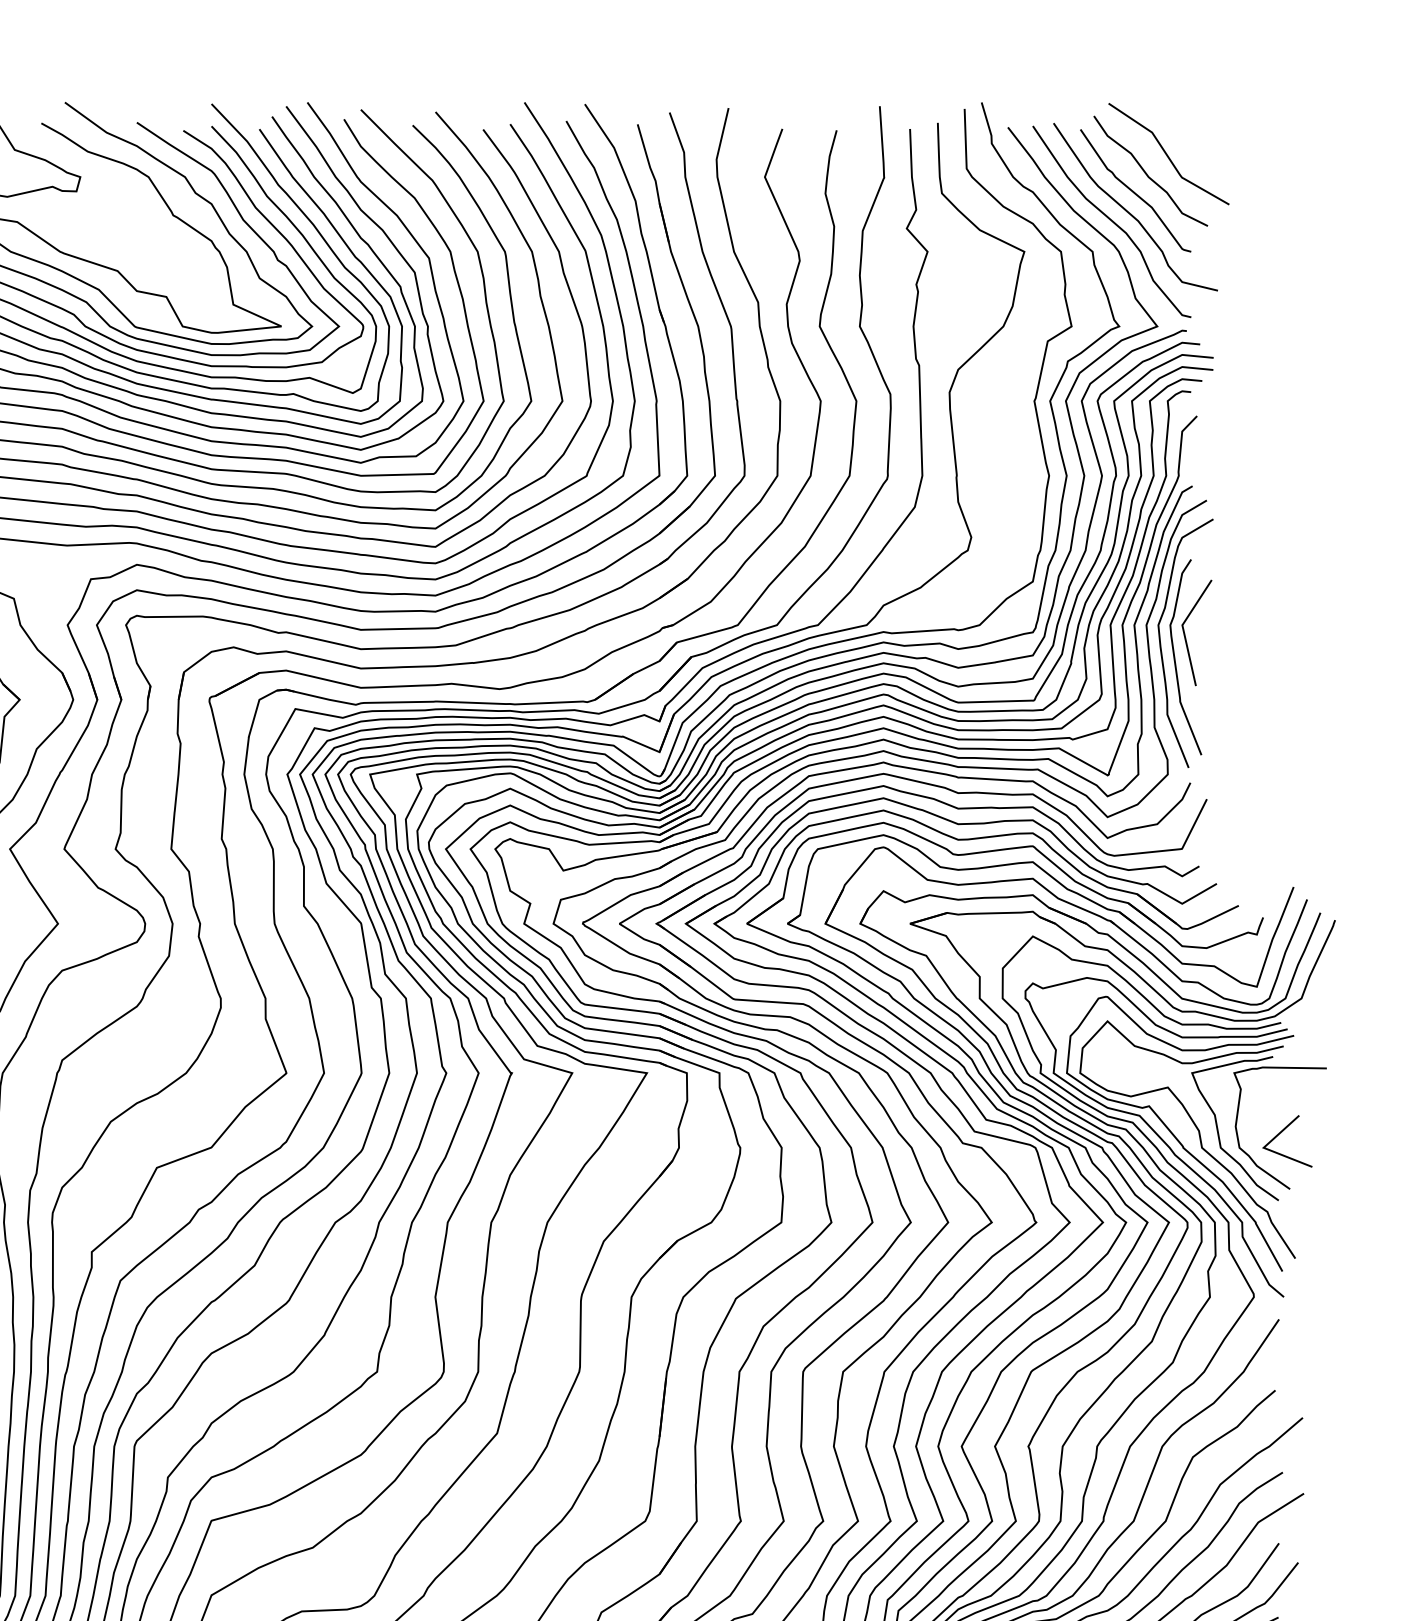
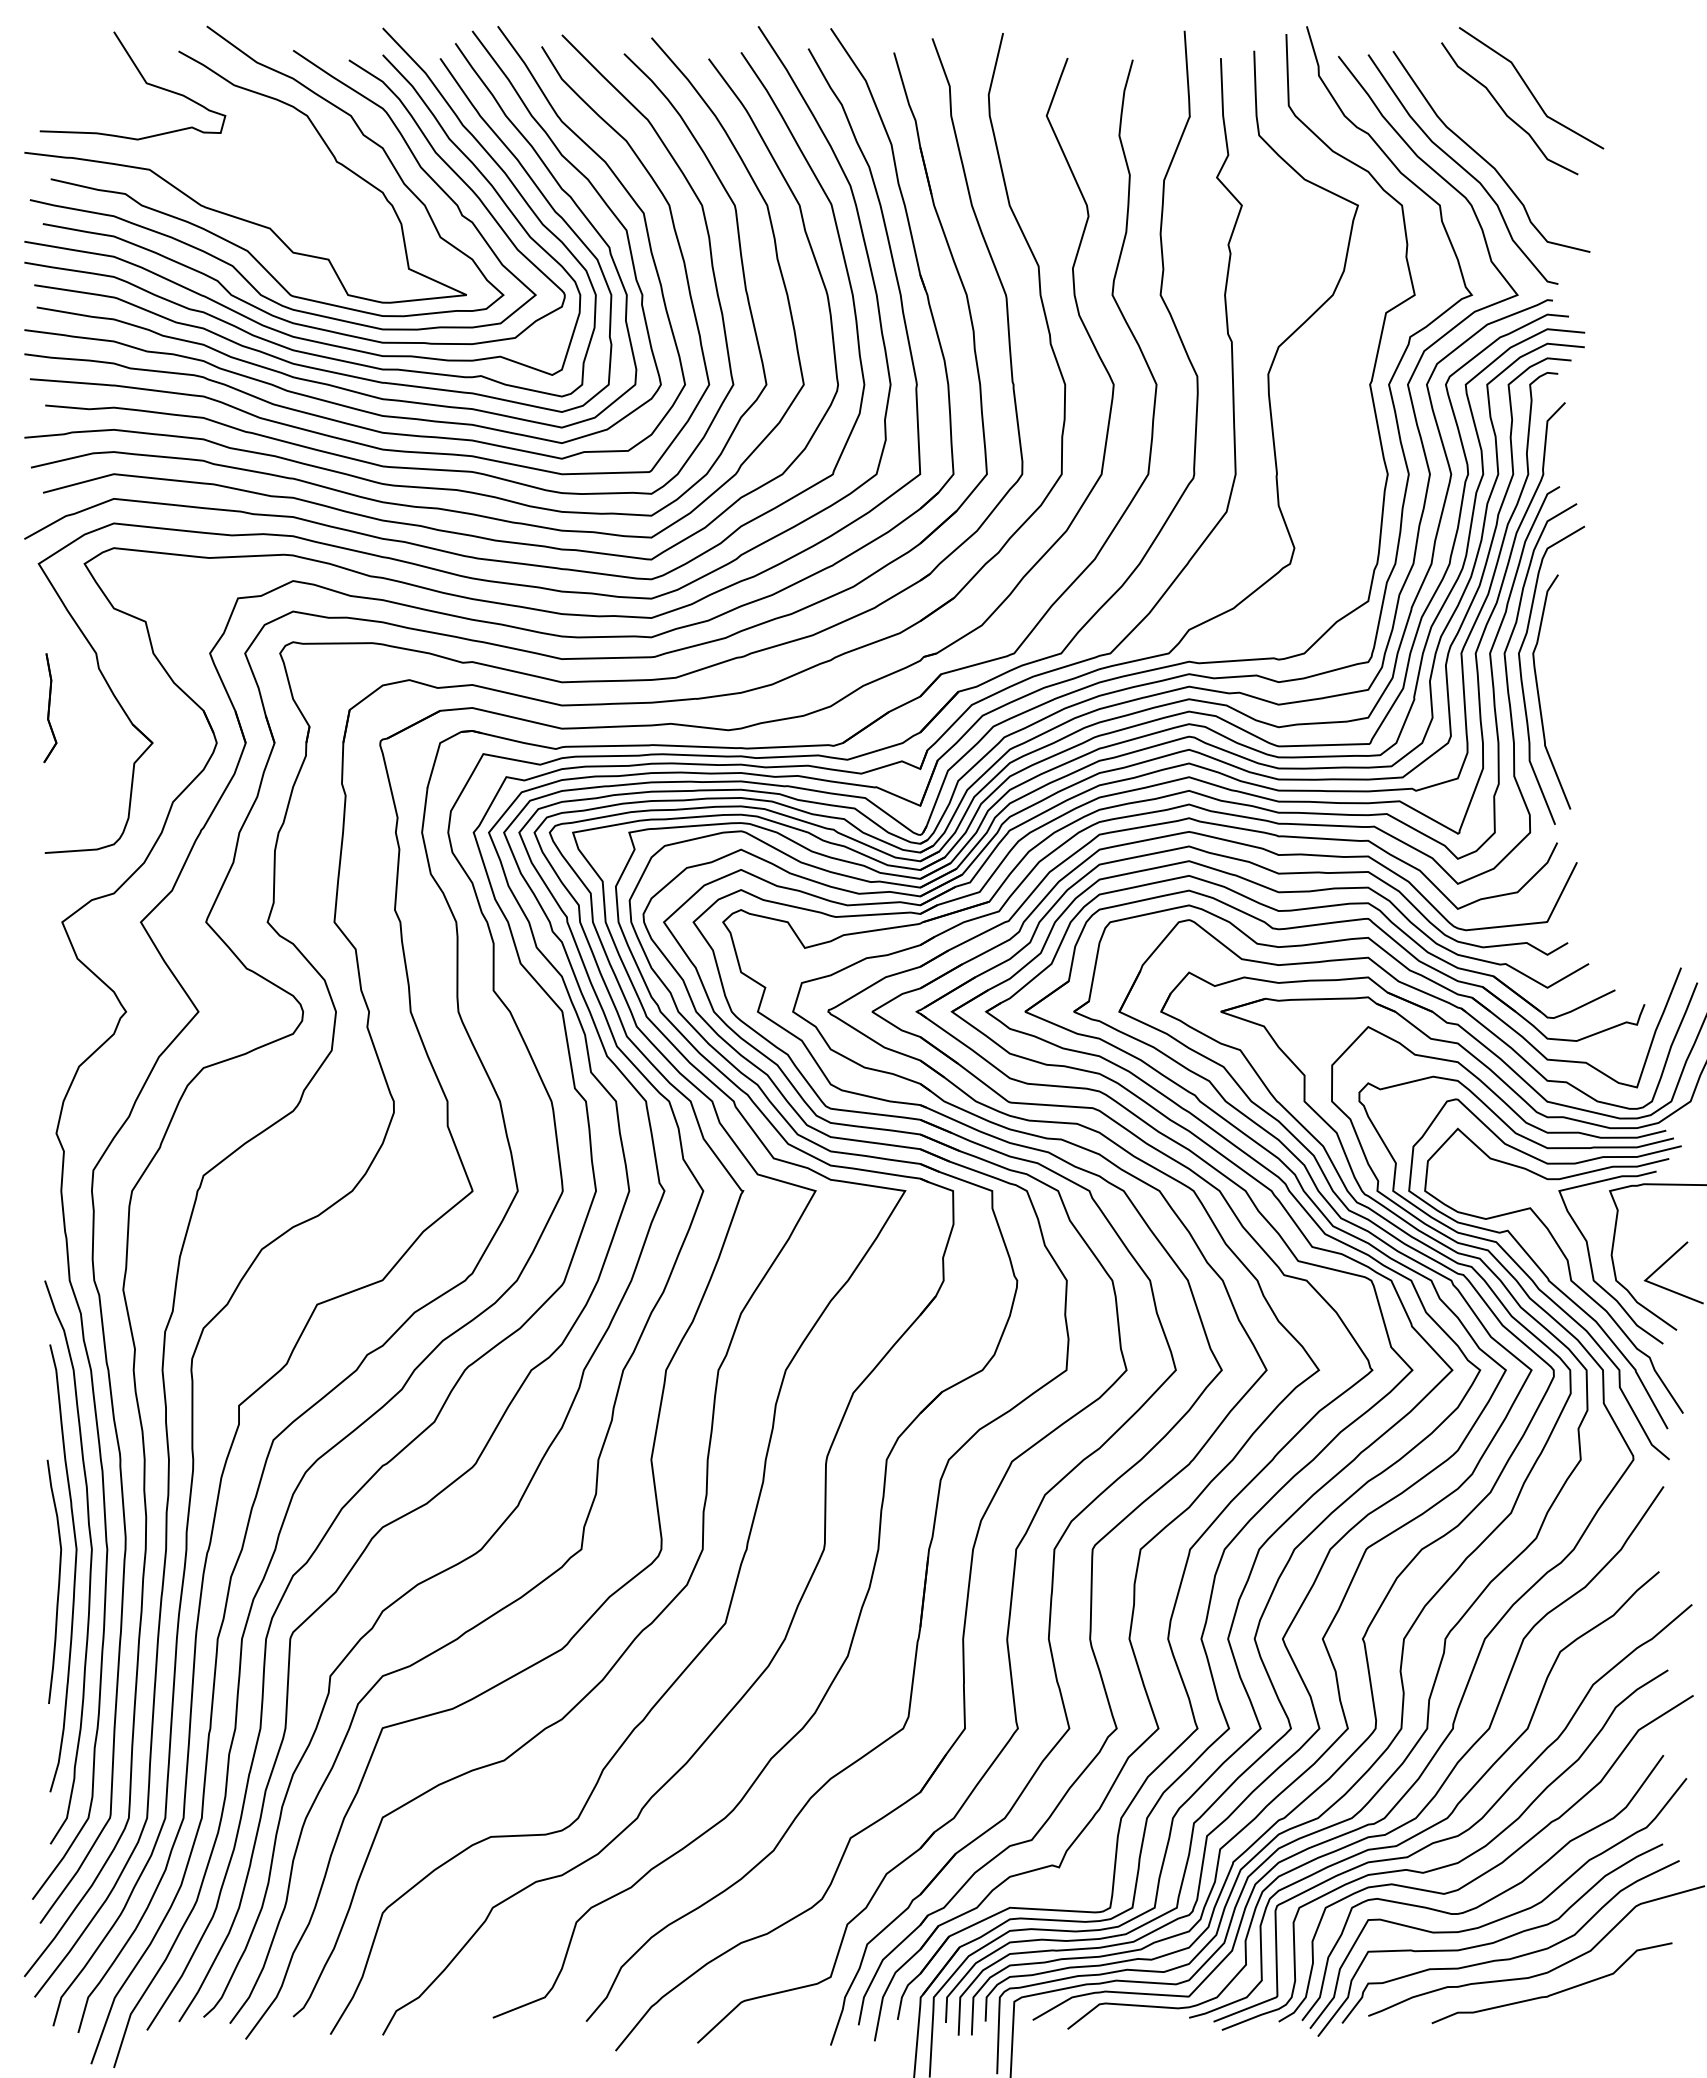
curve: (1134, 191) -> (1490, 133), removed
line: (1185, 635) -> (1551, 665), removed

